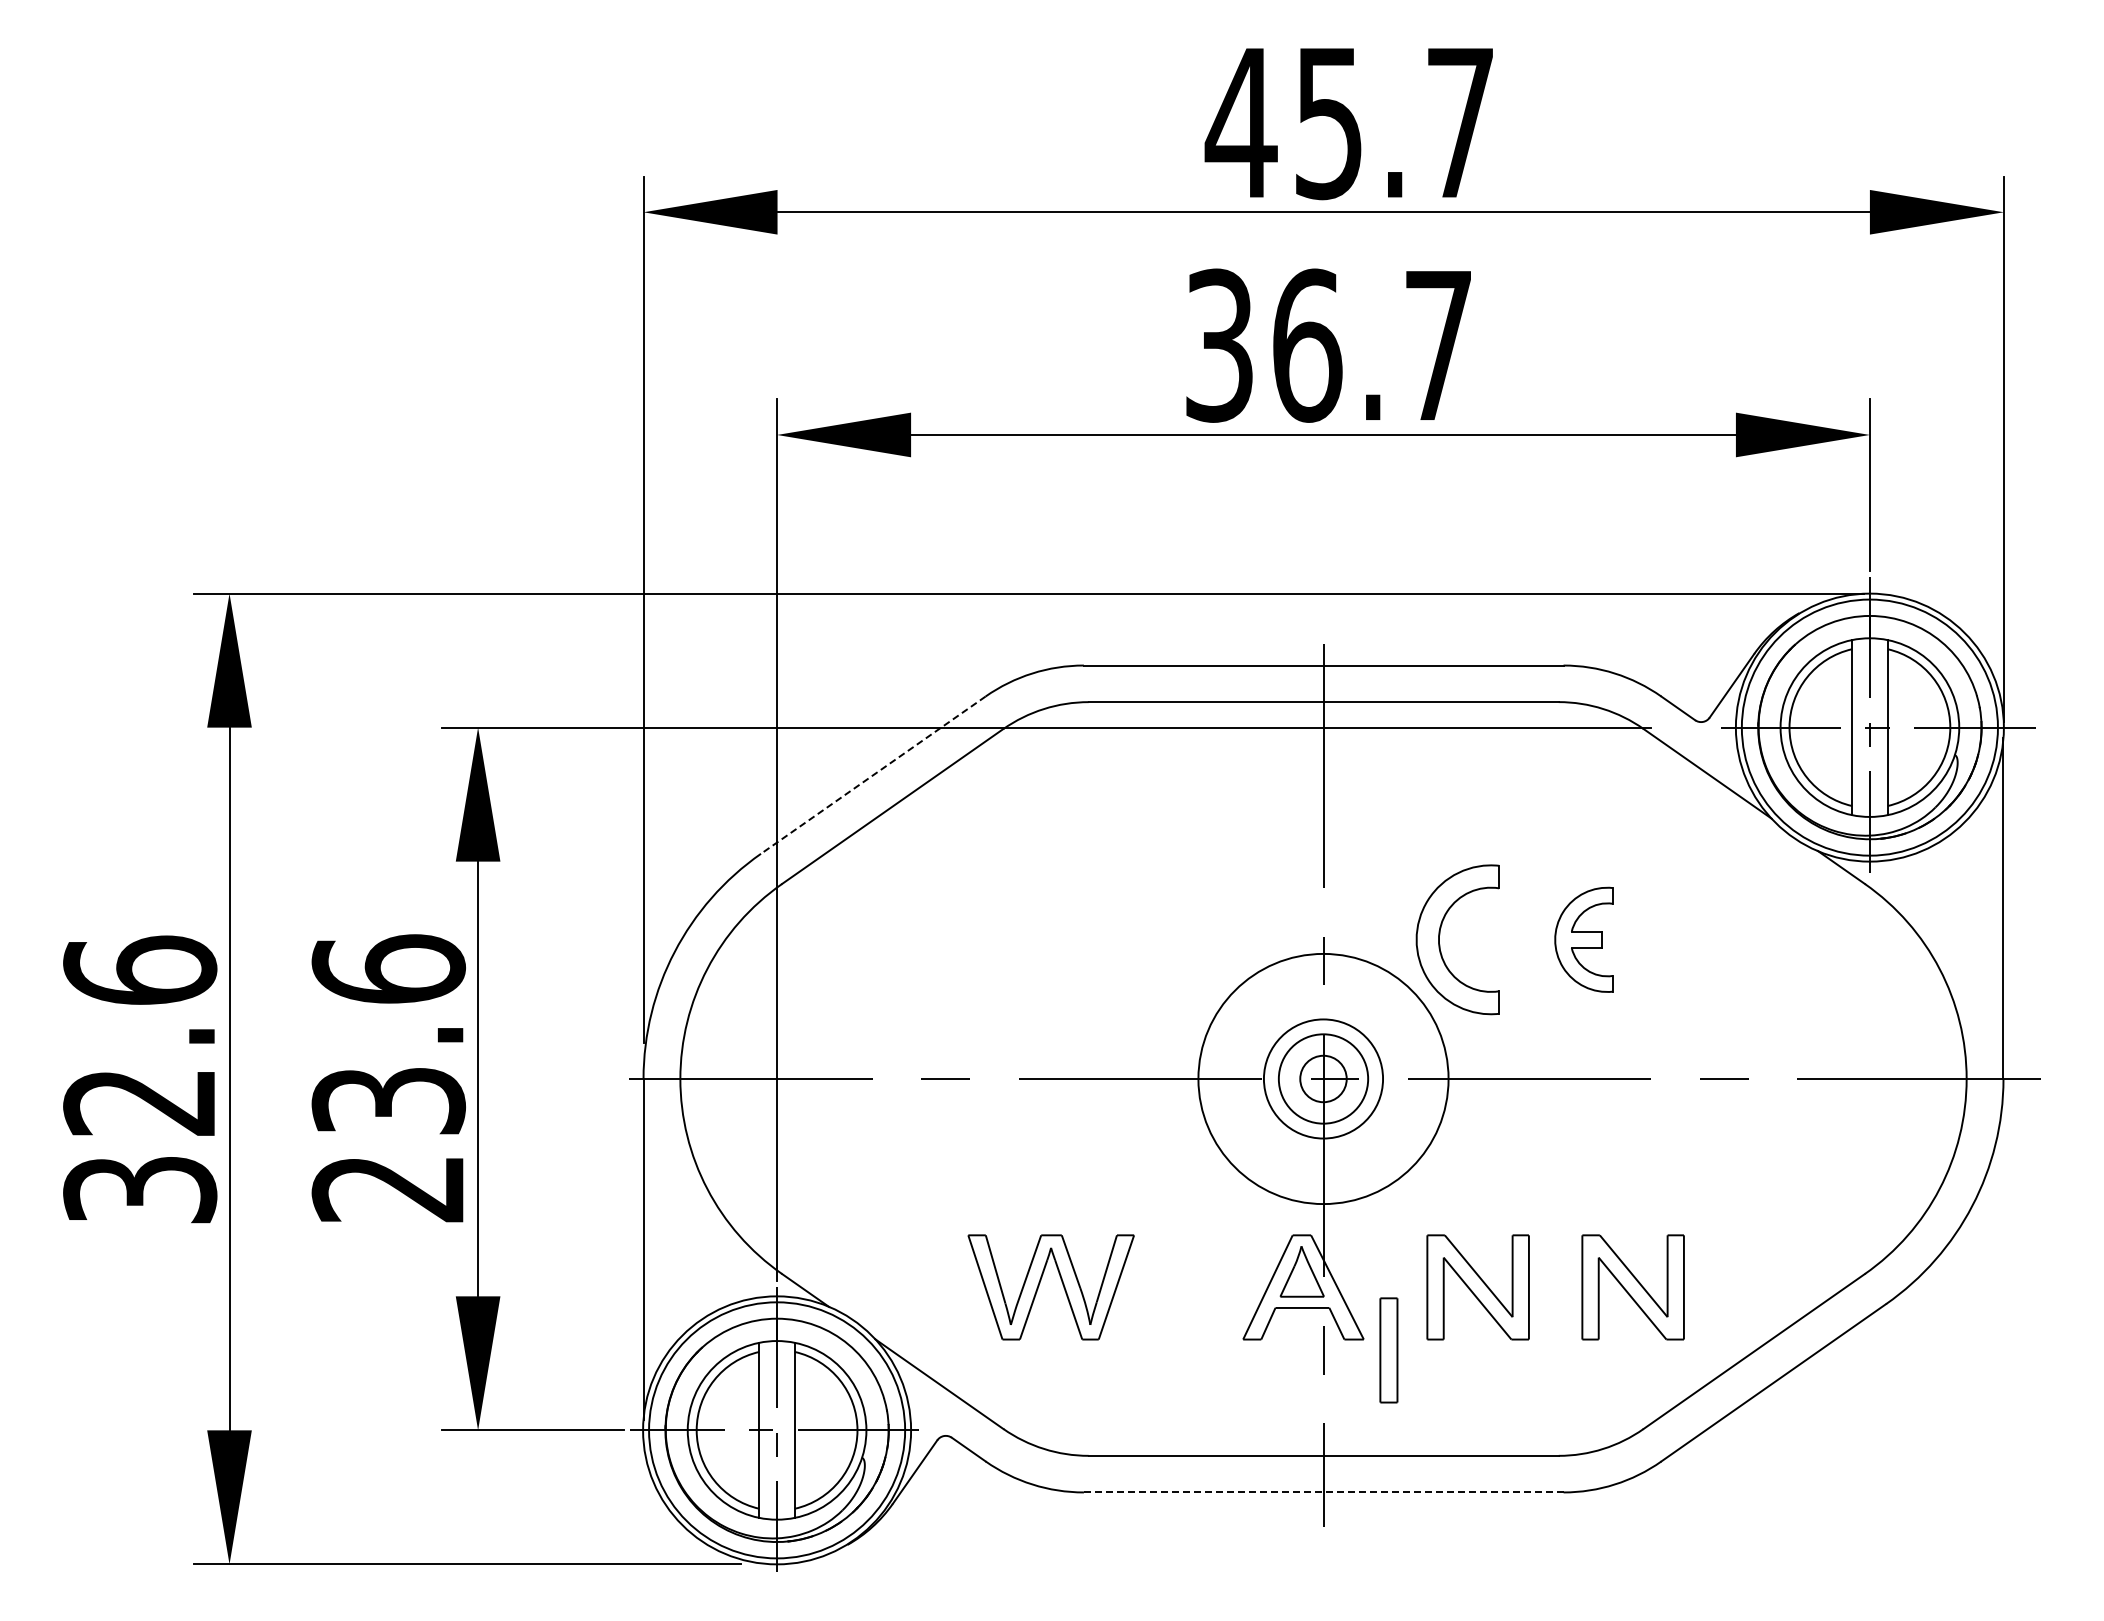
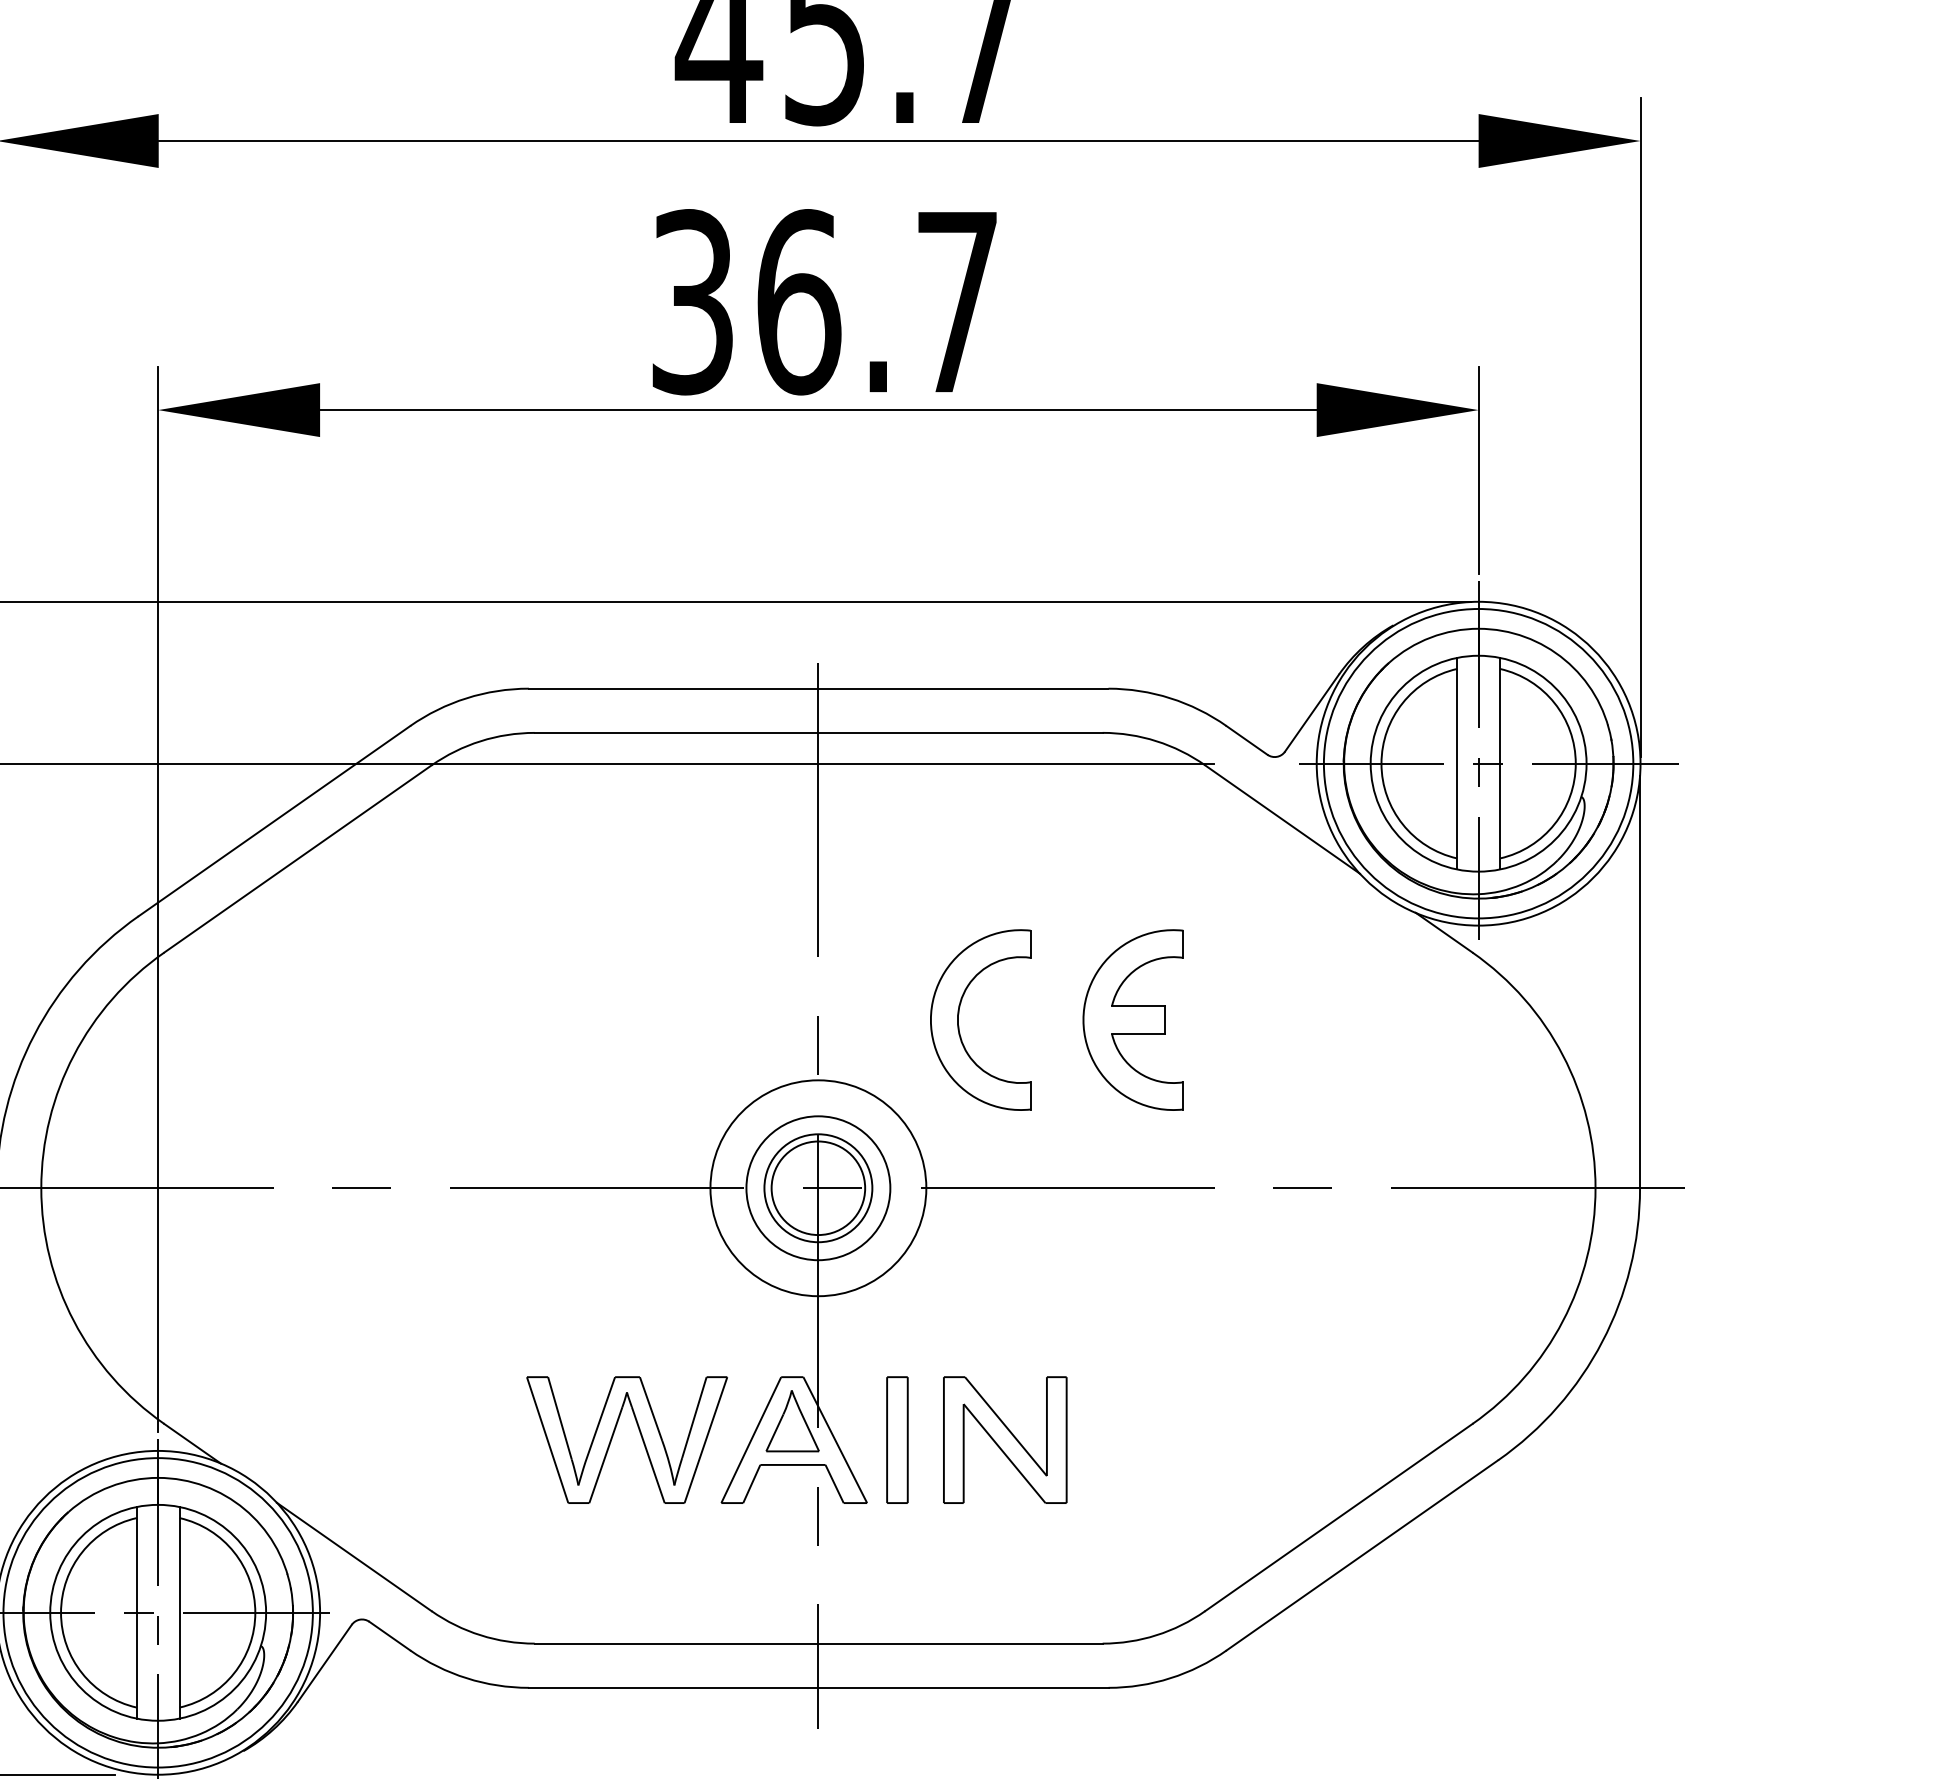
line: (872, 775) -> (273, 821), dashed -> solid
part: (1583, 939) -> (1132, 1019), size x1.43
circle: (1323, 1078) -> (818, 1187), size x0.71
circle: (1323, 1078) -> (818, 1187), size x1.67
part: (1040, 1283) -> (614, 1435), moved
part: (1632, 1287) -> (1191, 1440), removed
part: (1388, 1350) -> (896, 1440), moved
line: (1323, 1492) -> (818, 1687), dashed -> solid

